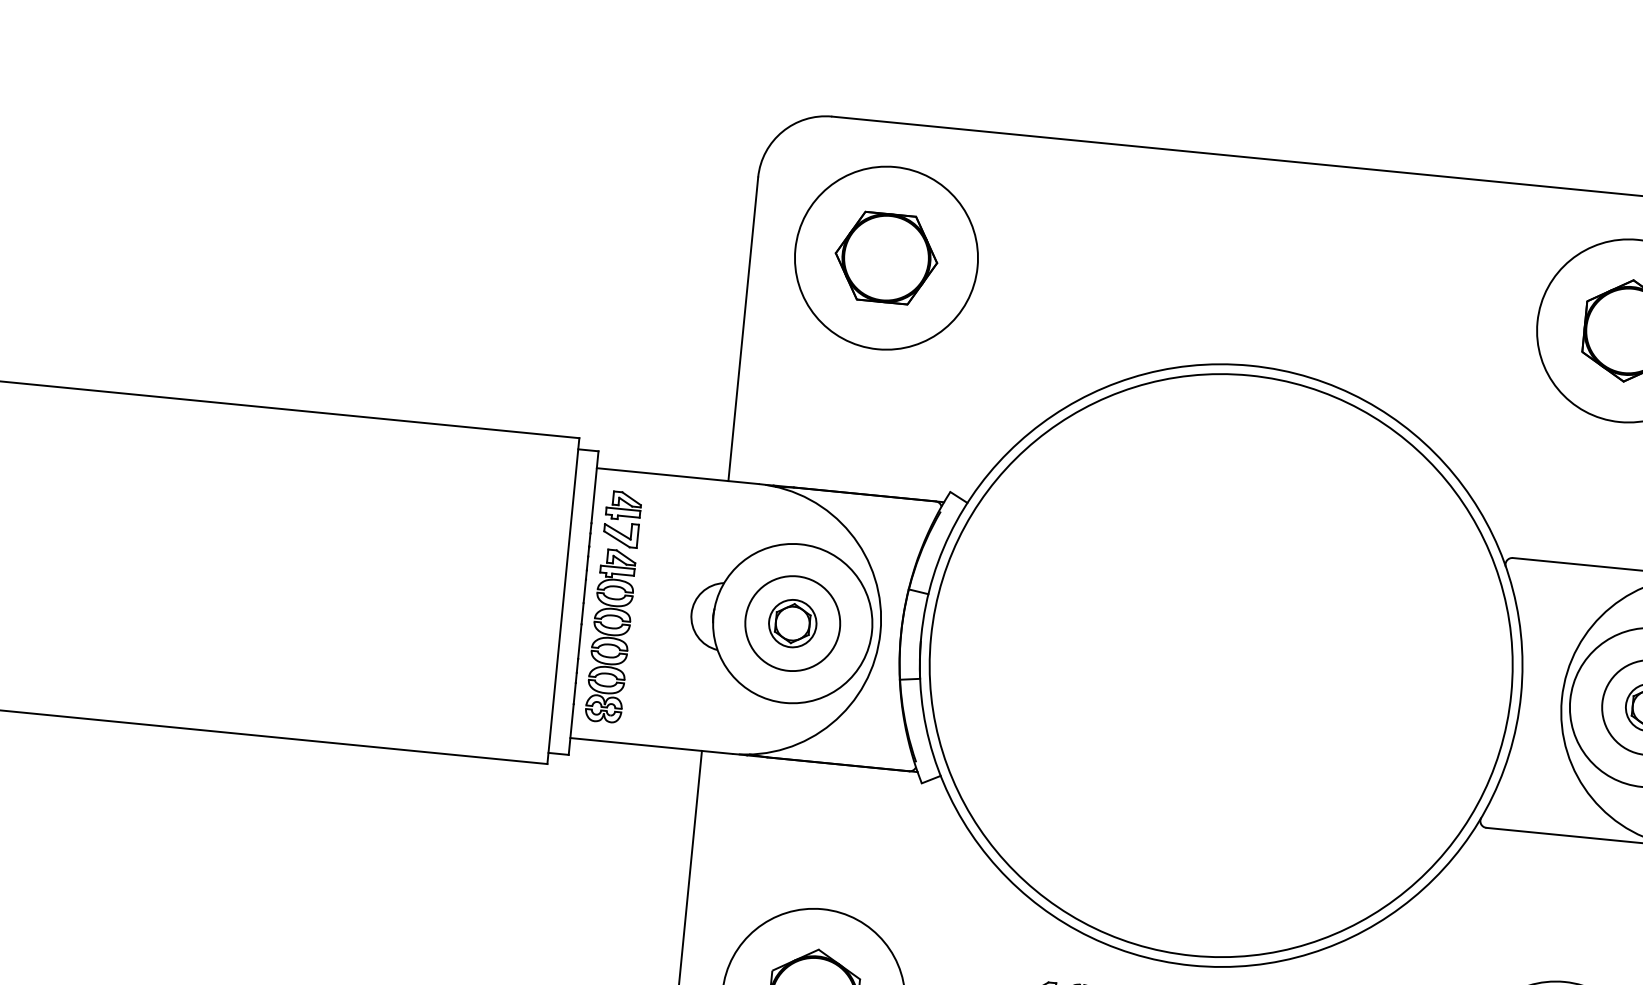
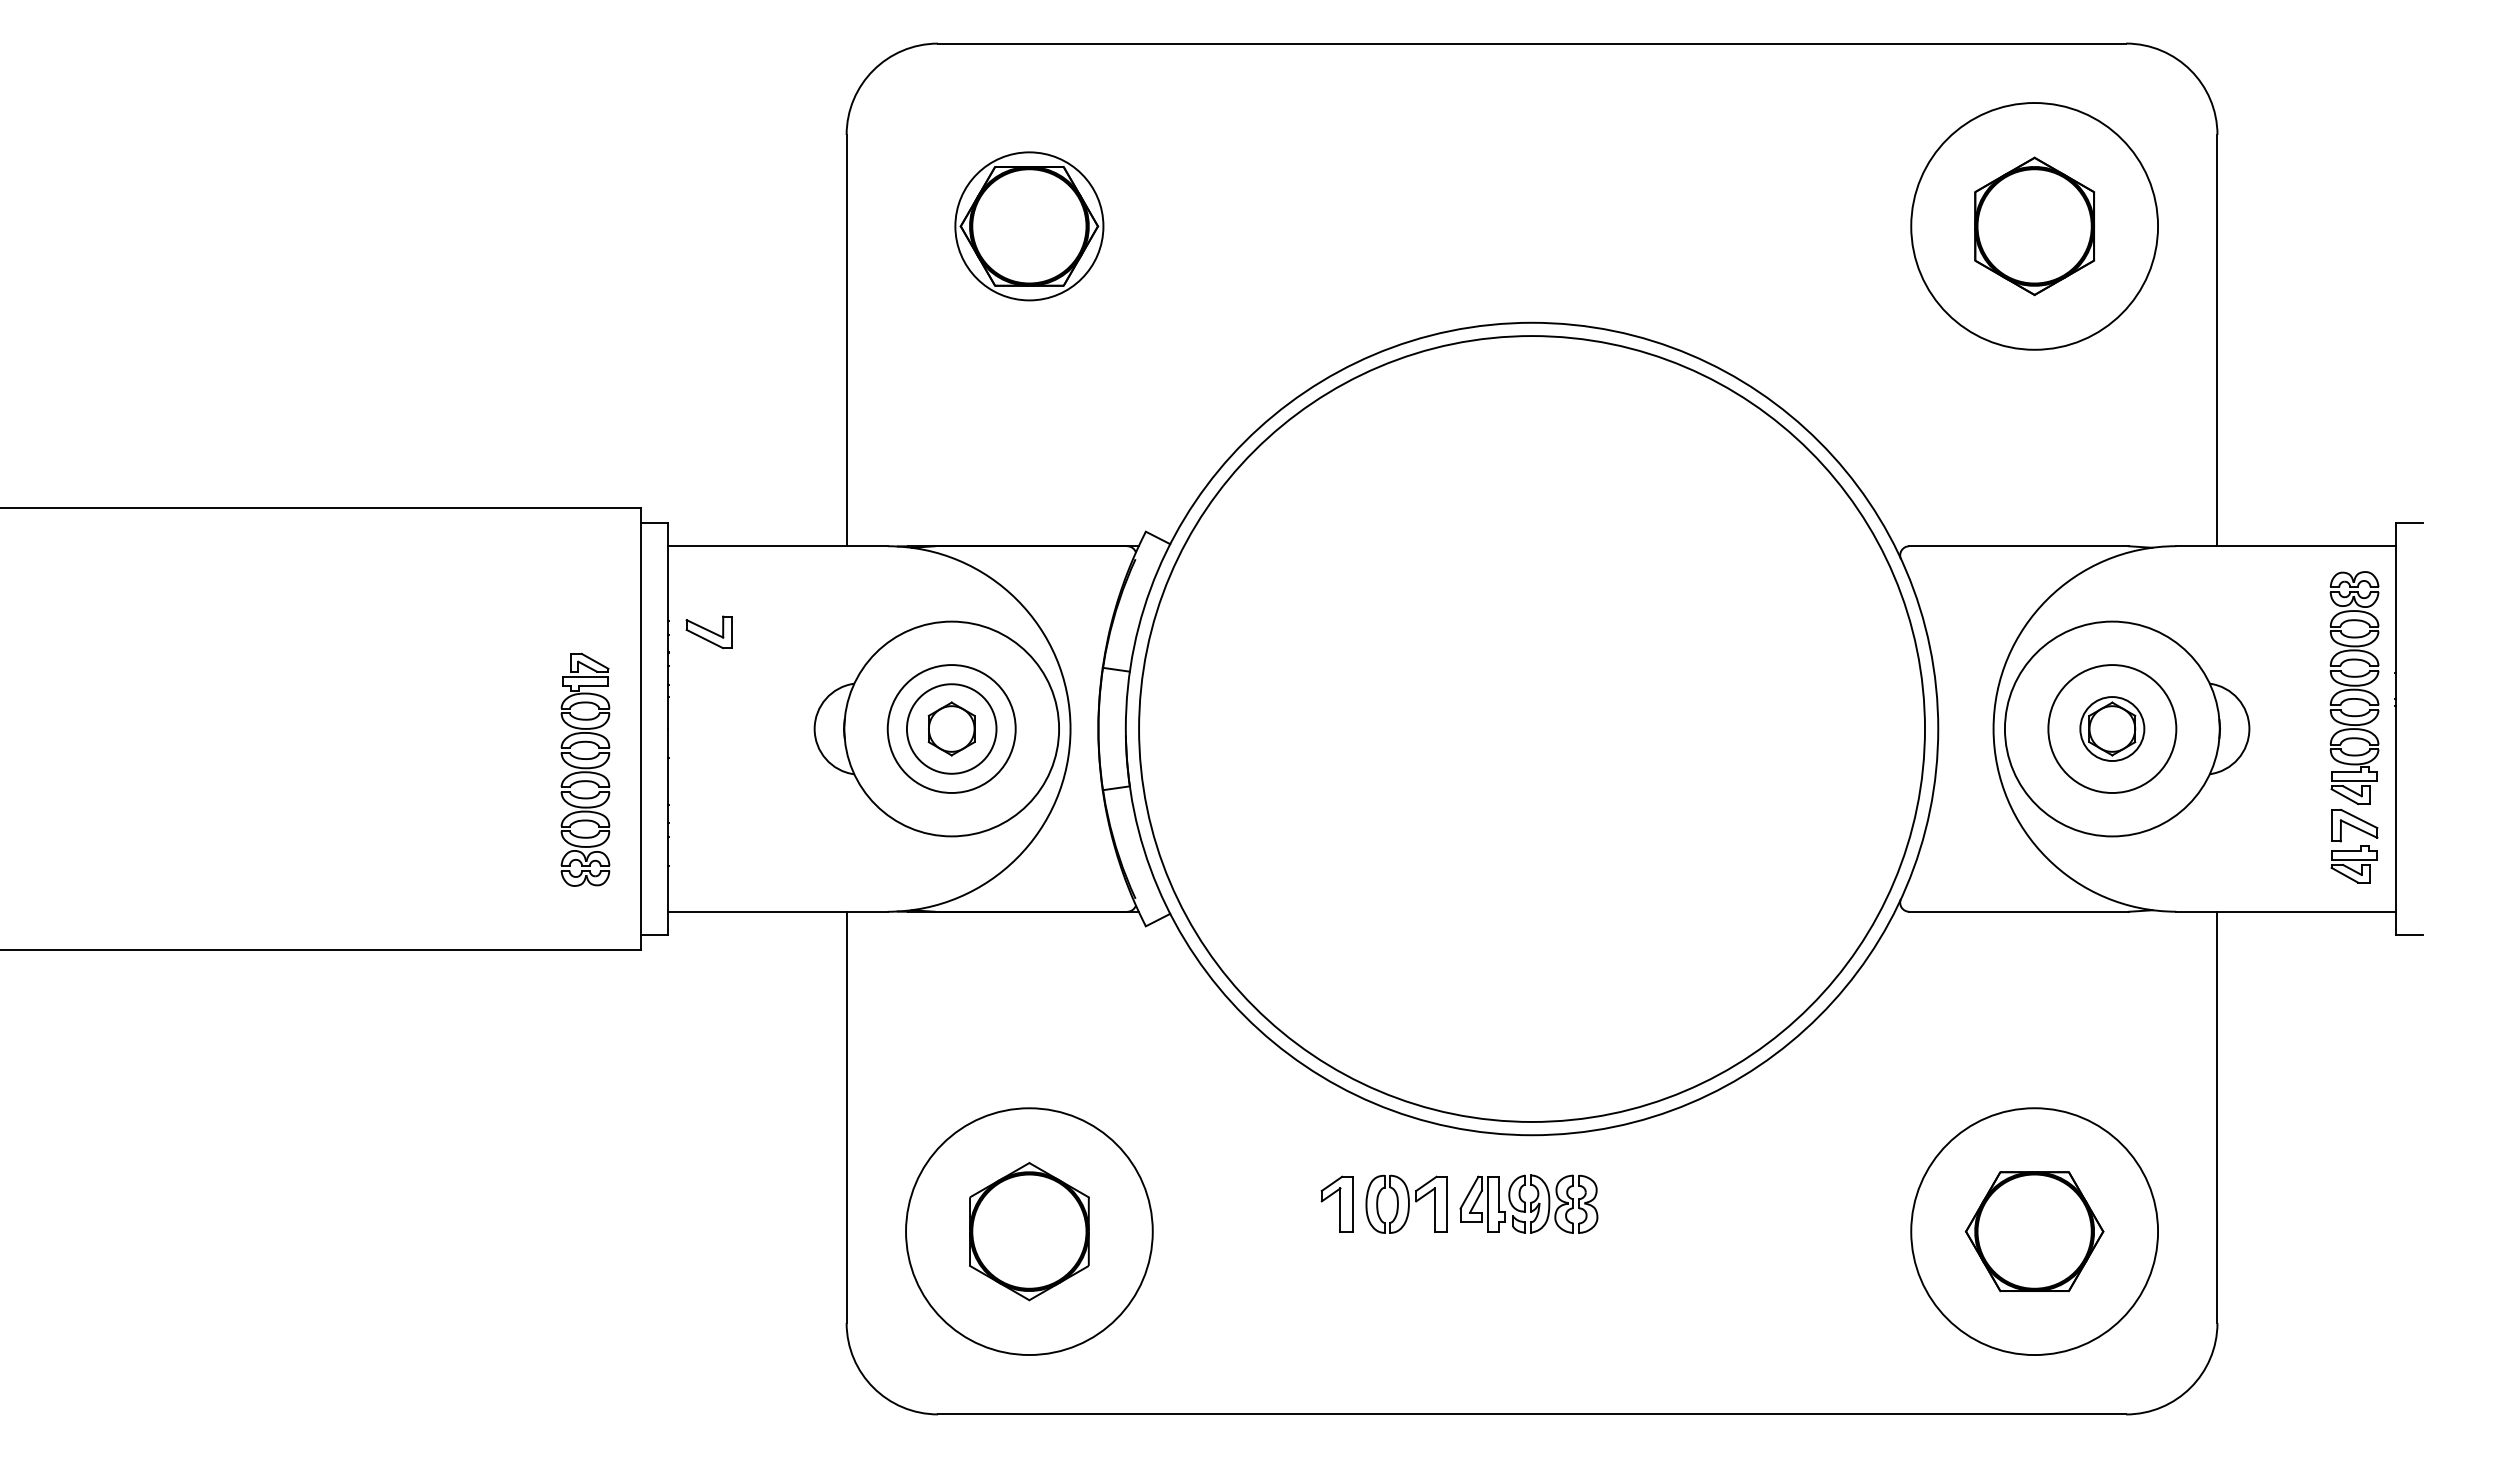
circle: (886, 258) -> (1029, 226), size x0.6
part: (623, 506) -> (709, 593), removed
circle: (792, 623) -> (951, 729), size x1.4
part: (611, 635) -> (585, 769), moved

